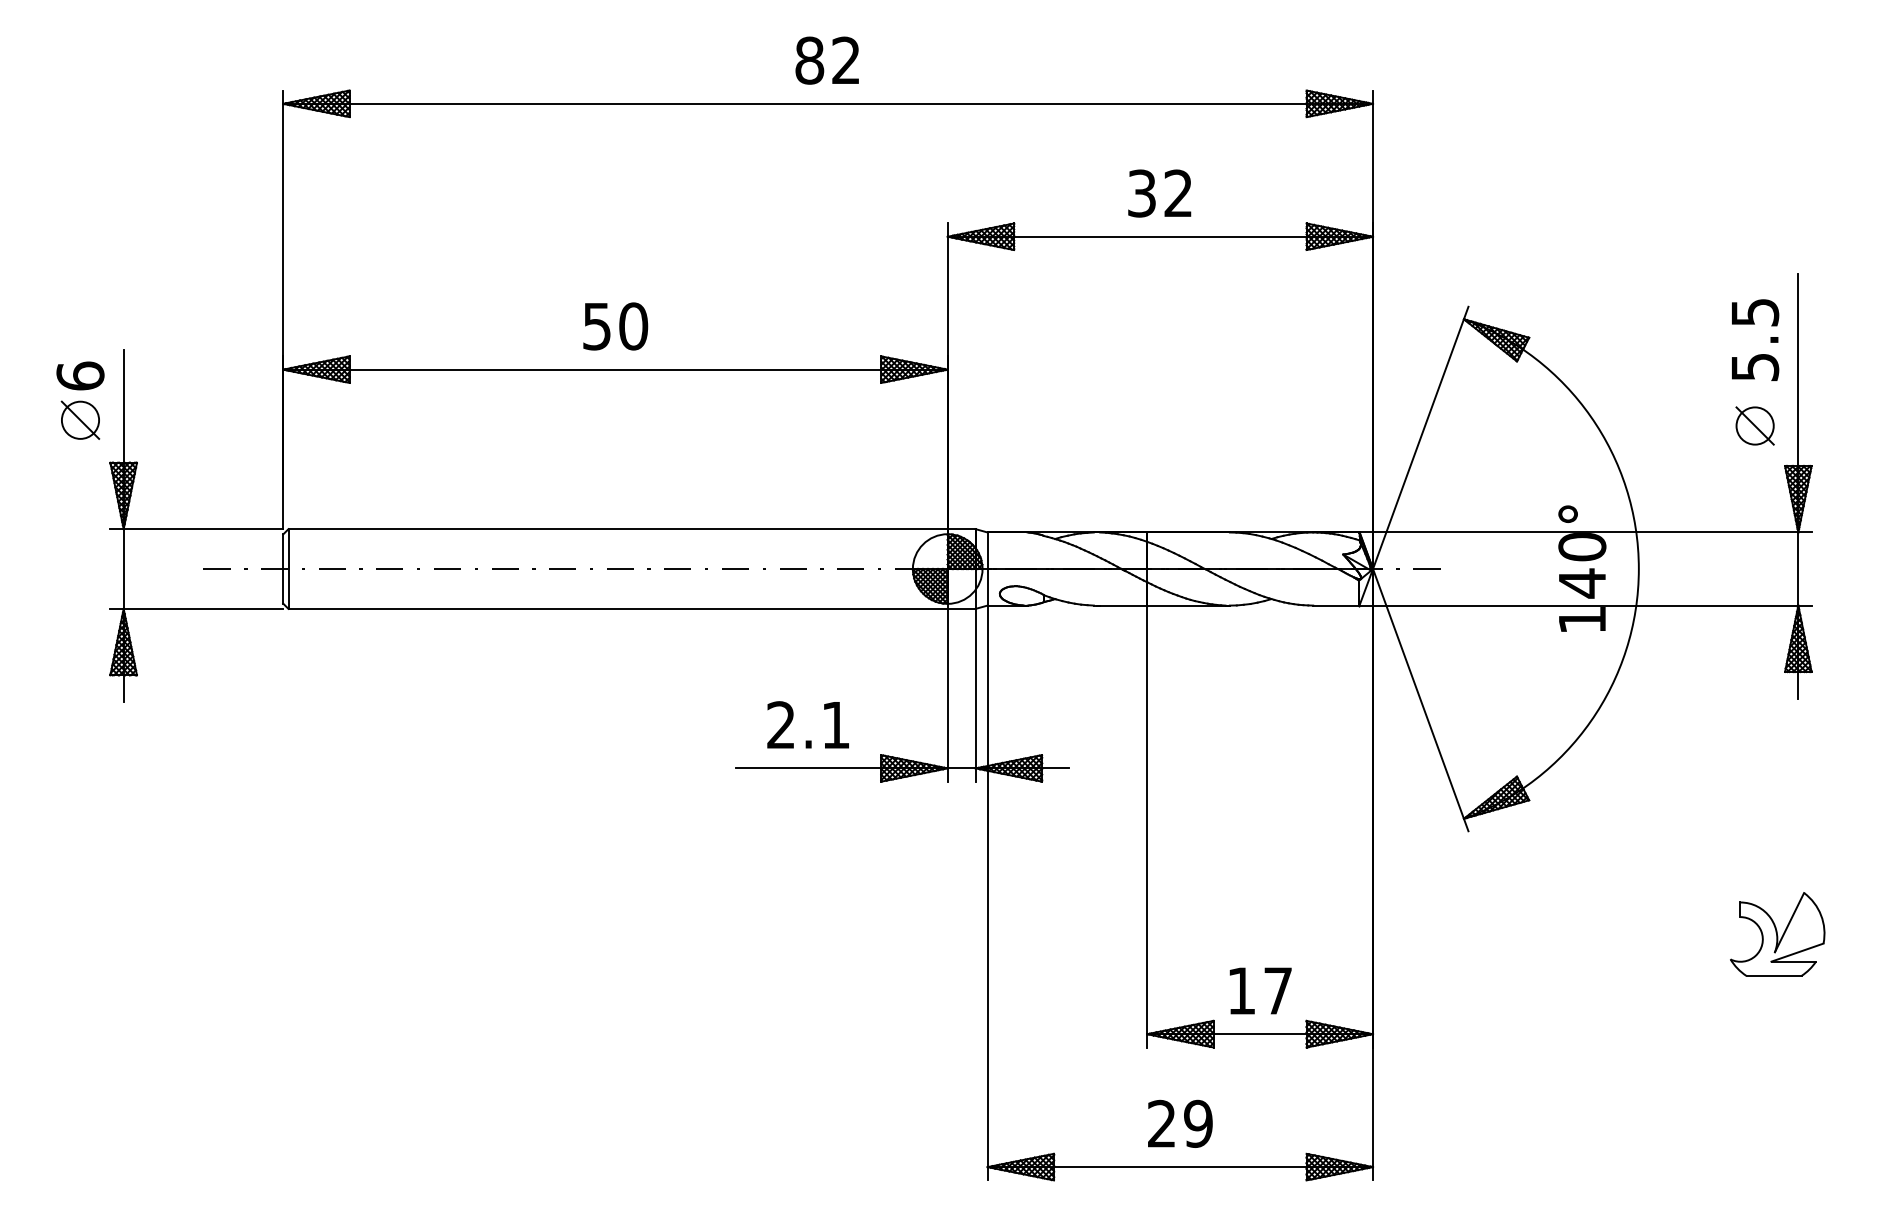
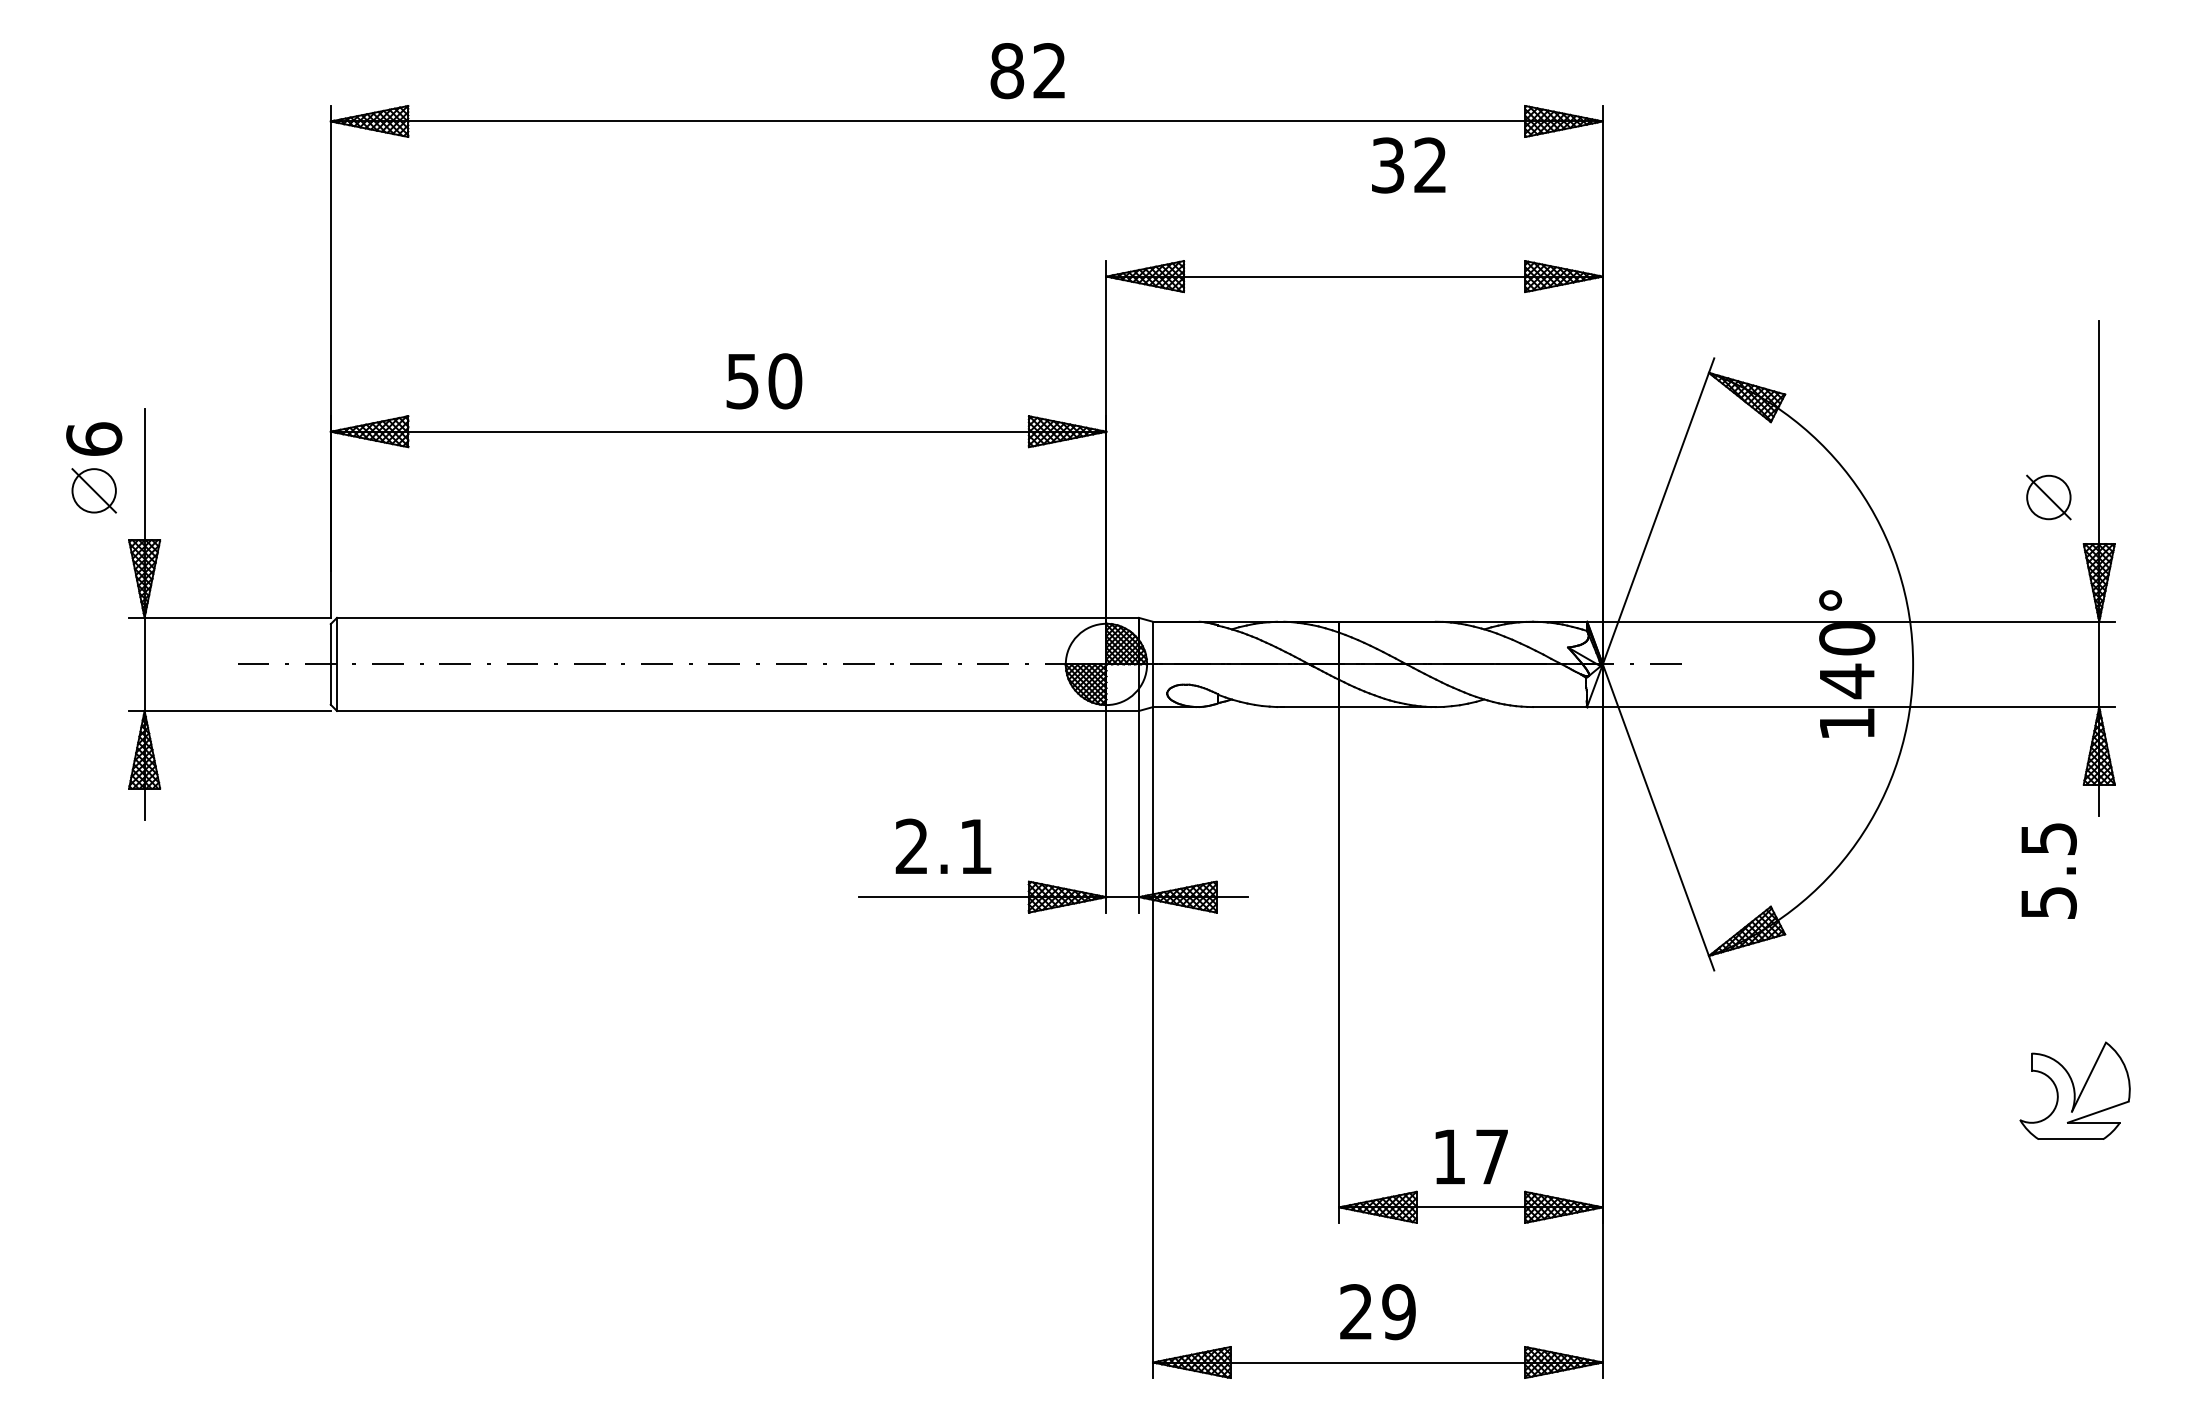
text: (826, 60) -> (1026, 70), moved
text: (1159, 193) -> (1408, 165), moved
text: (615, 326) -> (764, 381), moved
text: (1755, 339) -> (2049, 870), moved

